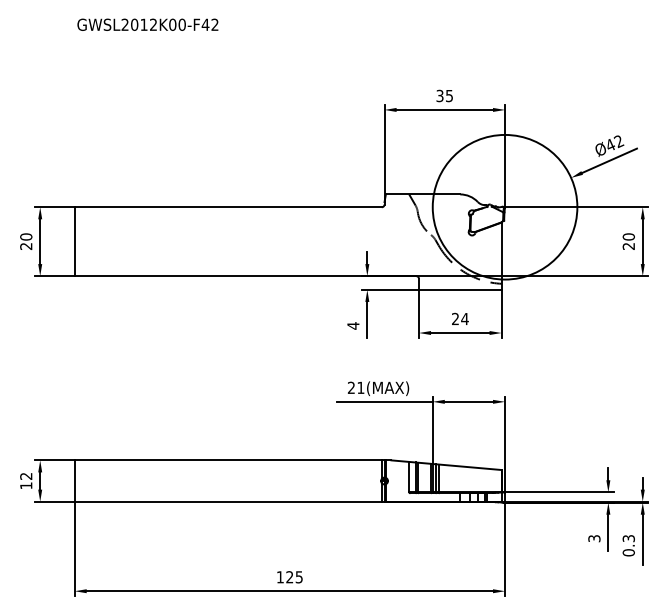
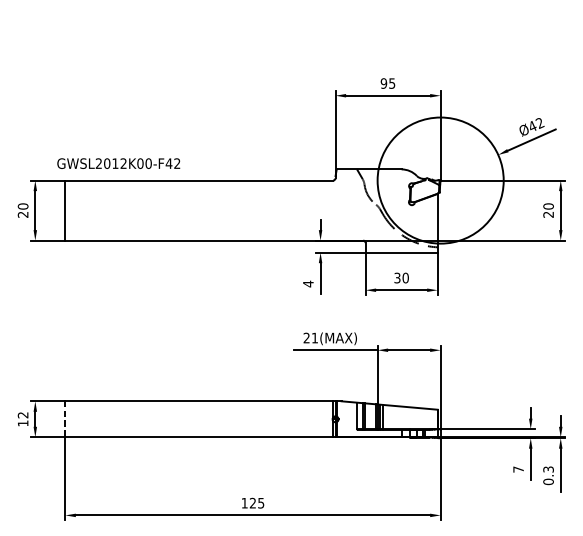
text: (147, 24) -> (118, 163), moved
text: (439, 95) -> (383, 83), 35 -> 95
text: (460, 318) -> (401, 277), 24 -> 30
line: (74, 481) -> (65, 419), solid -> dashed
text: (594, 538) -> (518, 469), 3 -> 7

